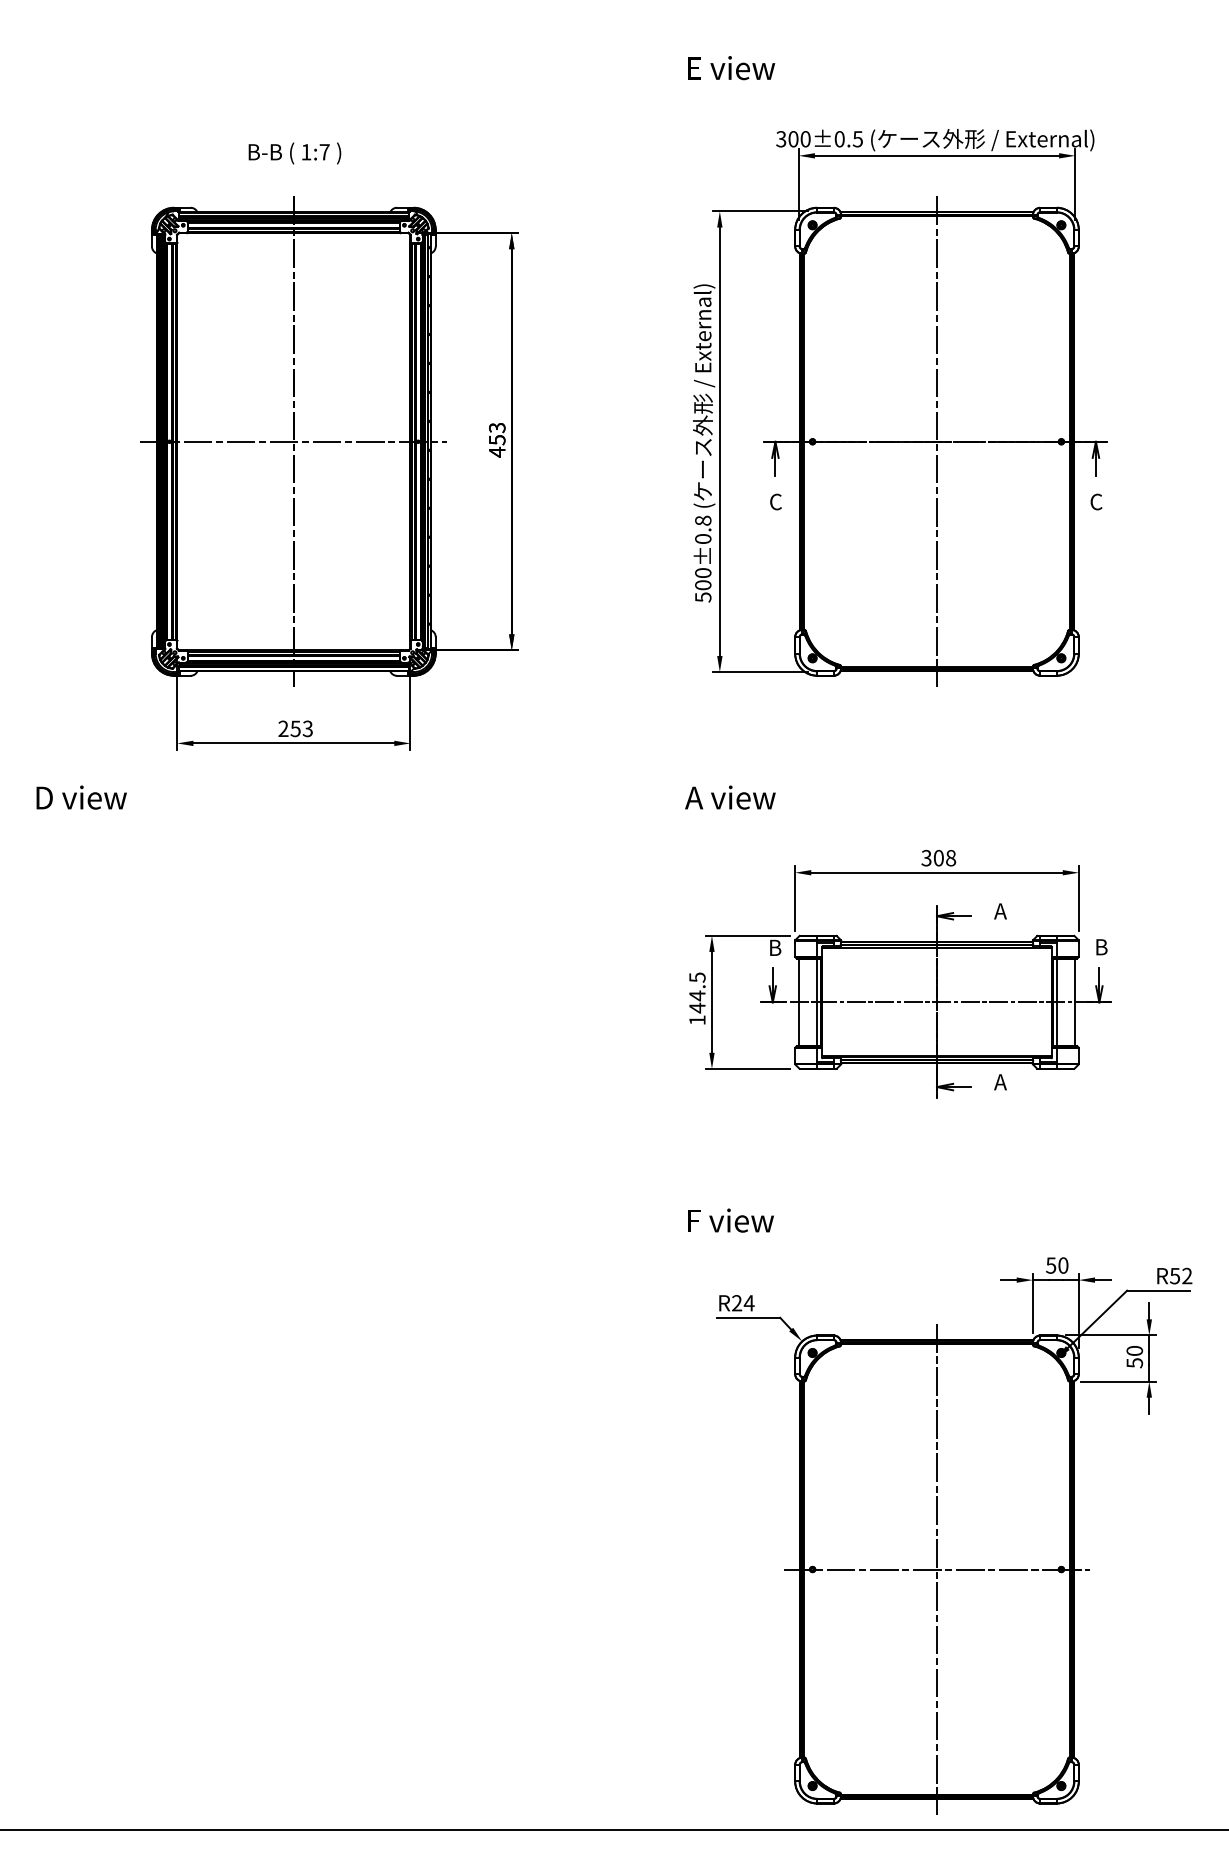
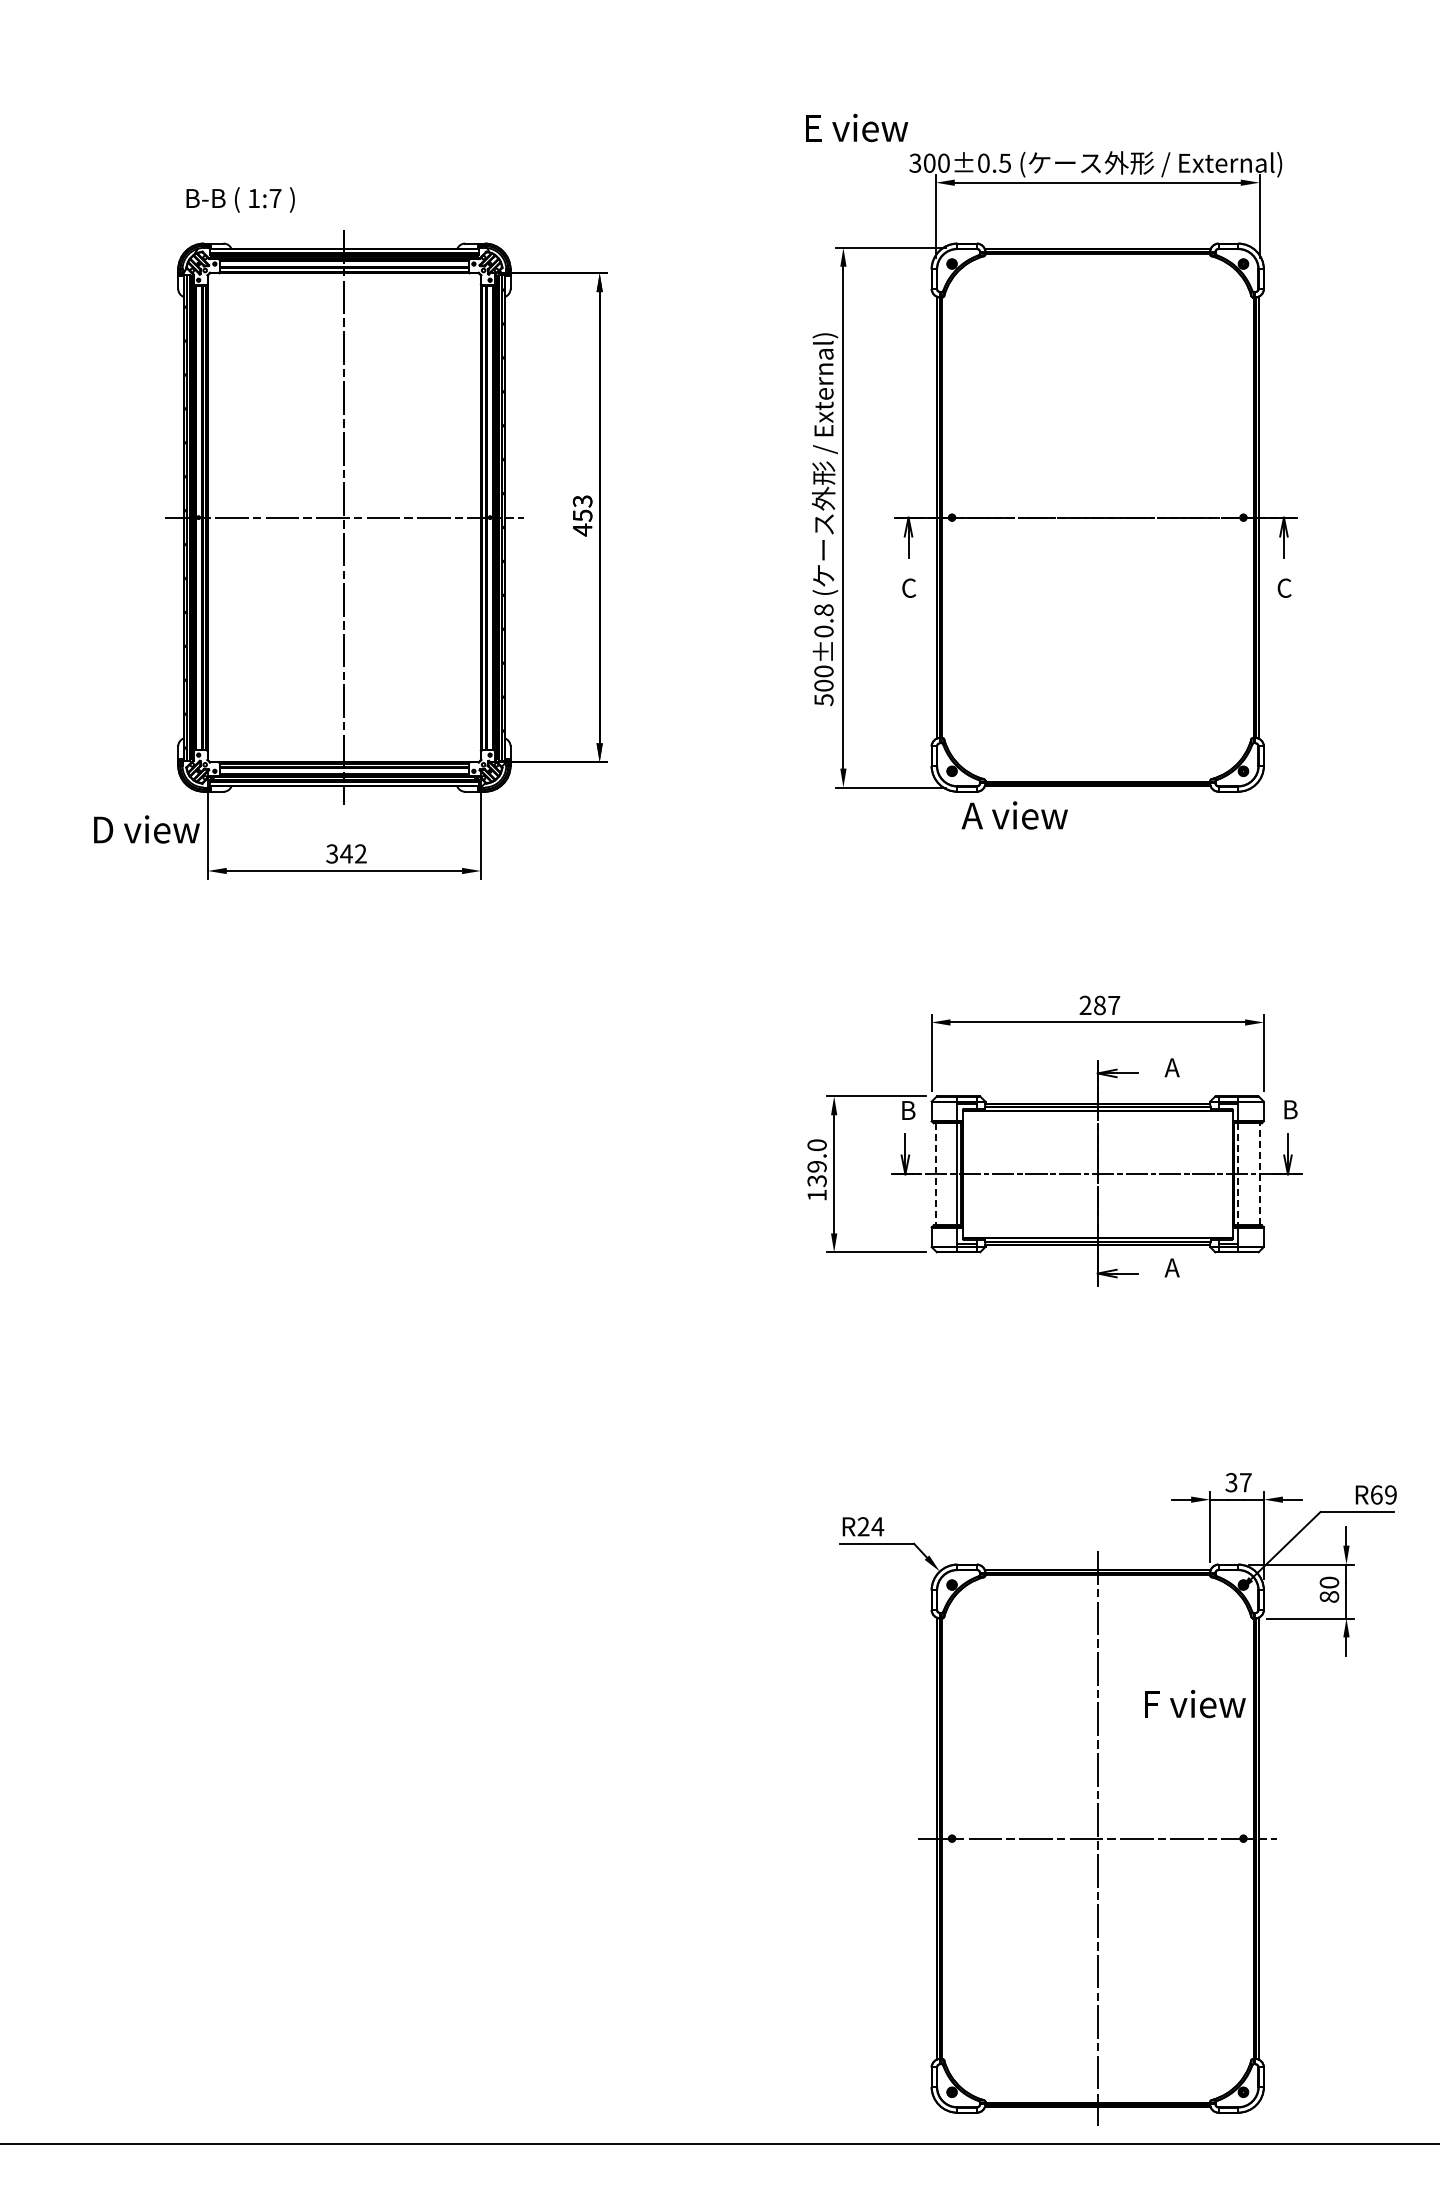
text: (731, 67) -> (857, 127), moved
text: (294, 153) -> (240, 199), moved
line: (936, 441) -> (1097, 517), removed
text: (295, 728) -> (346, 853), 253 -> 342
text: (81, 797) -> (146, 829), moved
text: (730, 797) -> (1014, 815), moved
text: (938, 858) -> (1099, 1005), 308 -> 287
text: (696, 993) -> (816, 1163), 144.5 -> 139.0
line: (798, 1002) -> (935, 1174), solid -> dashed
line: (1057, 1002) -> (1238, 1174), solid -> dashed
line: (1075, 1002) -> (1259, 1174), solid -> dashed
text: (731, 1220) -> (1195, 1703), moved
text: (1057, 1265) -> (1238, 1482), 50 -> 37
text: (1180, 1275) -> (1383, 1494), R52 -> R69
text: (1134, 1363) -> (1329, 1597), 50 -> 80

